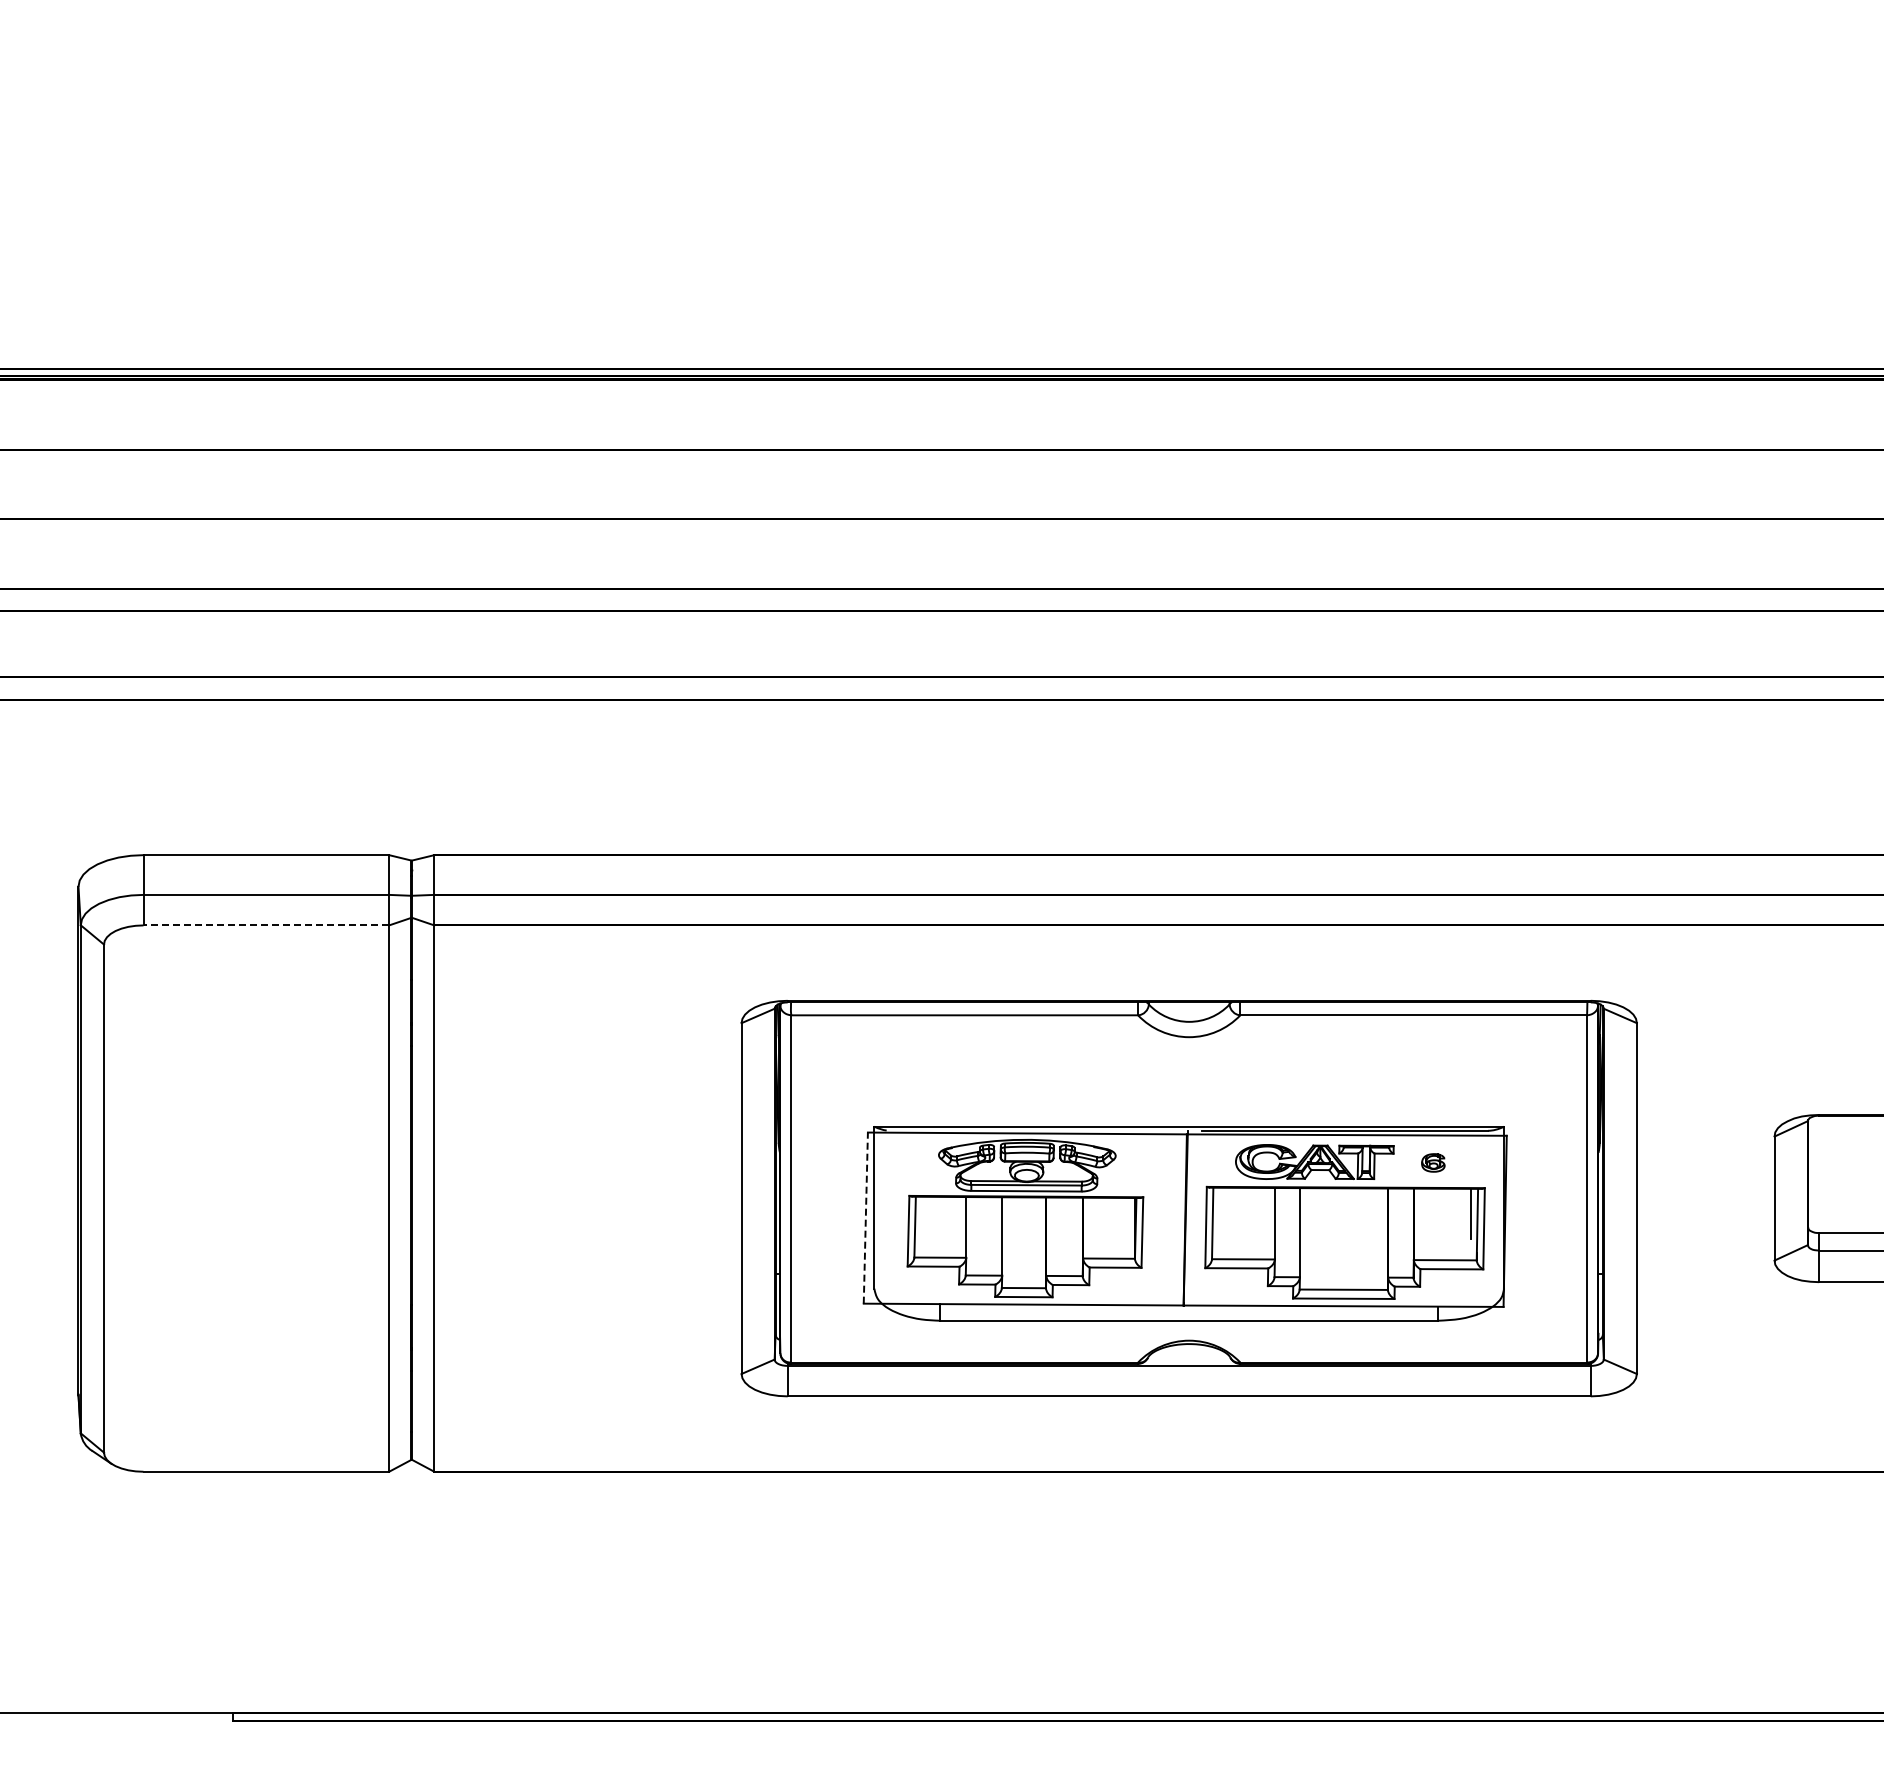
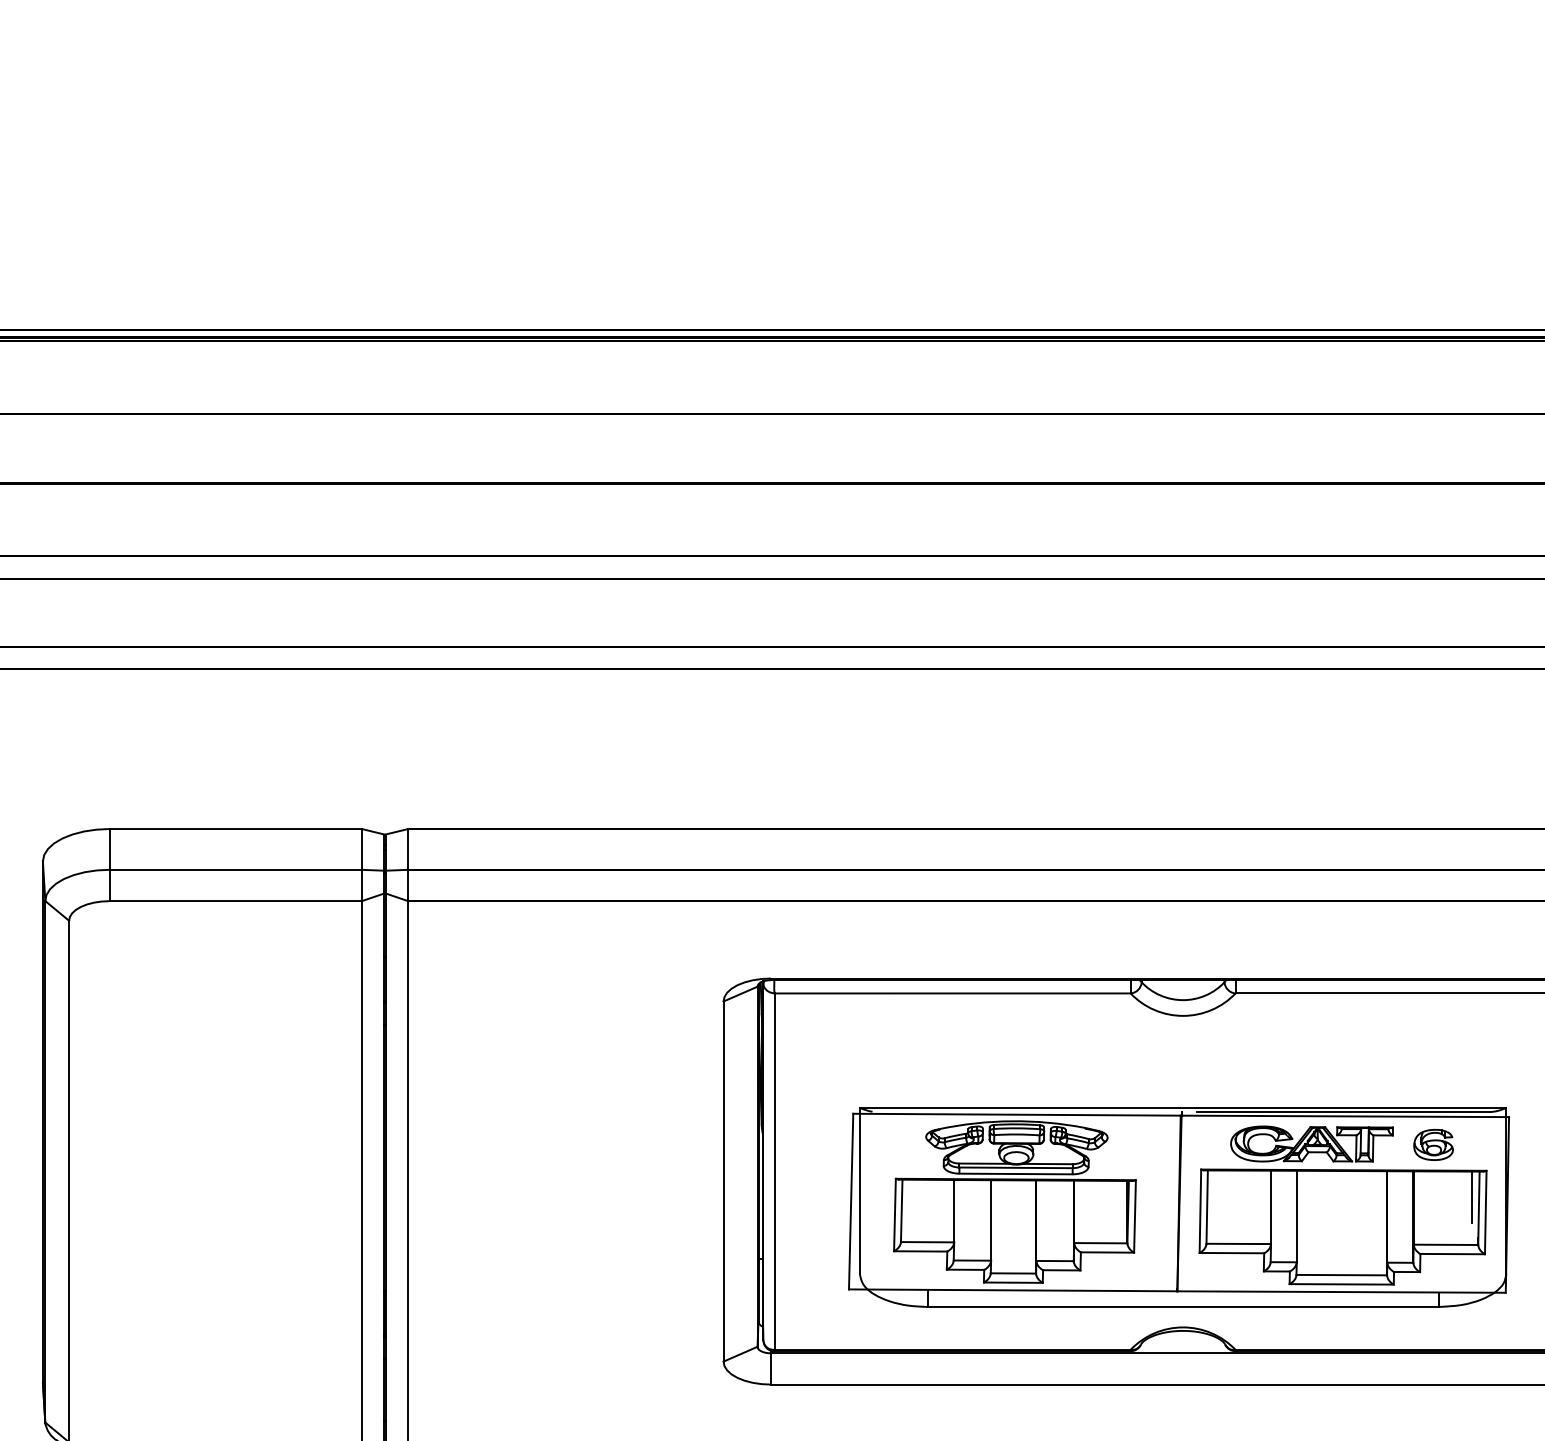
line: (266, 925) -> (235, 901), dashed -> solid
part: (1433, 1162) -> (1433, 1144), size x1.67
line: (865, 1218) -> (850, 1202), dashed -> solid

